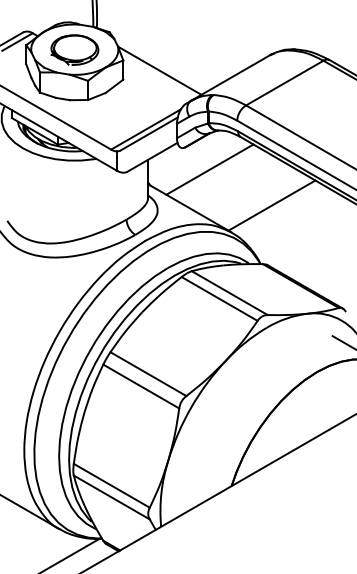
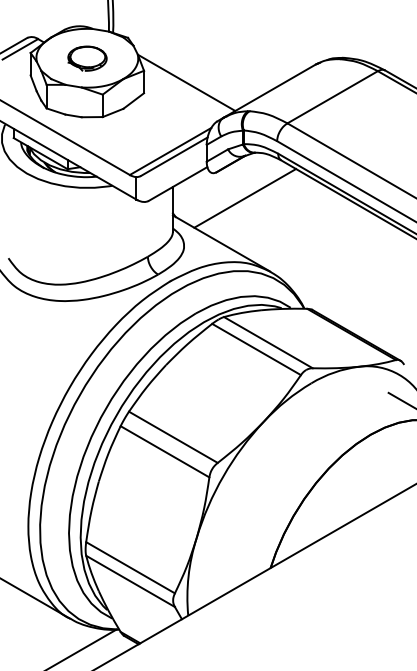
part: (74, 49) -> (86, 58), size x0.7
line: (271, 205) -> (317, 240), removed

